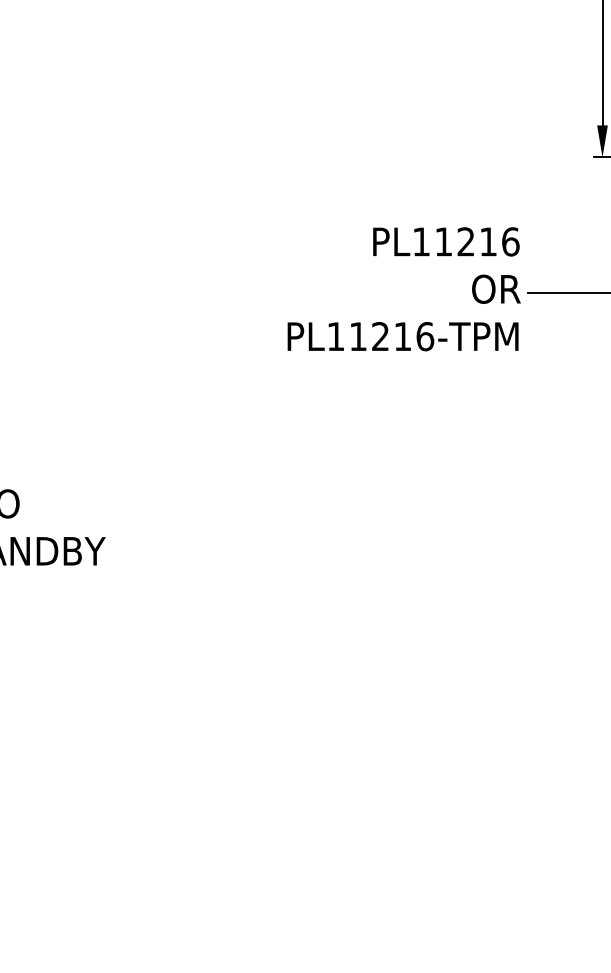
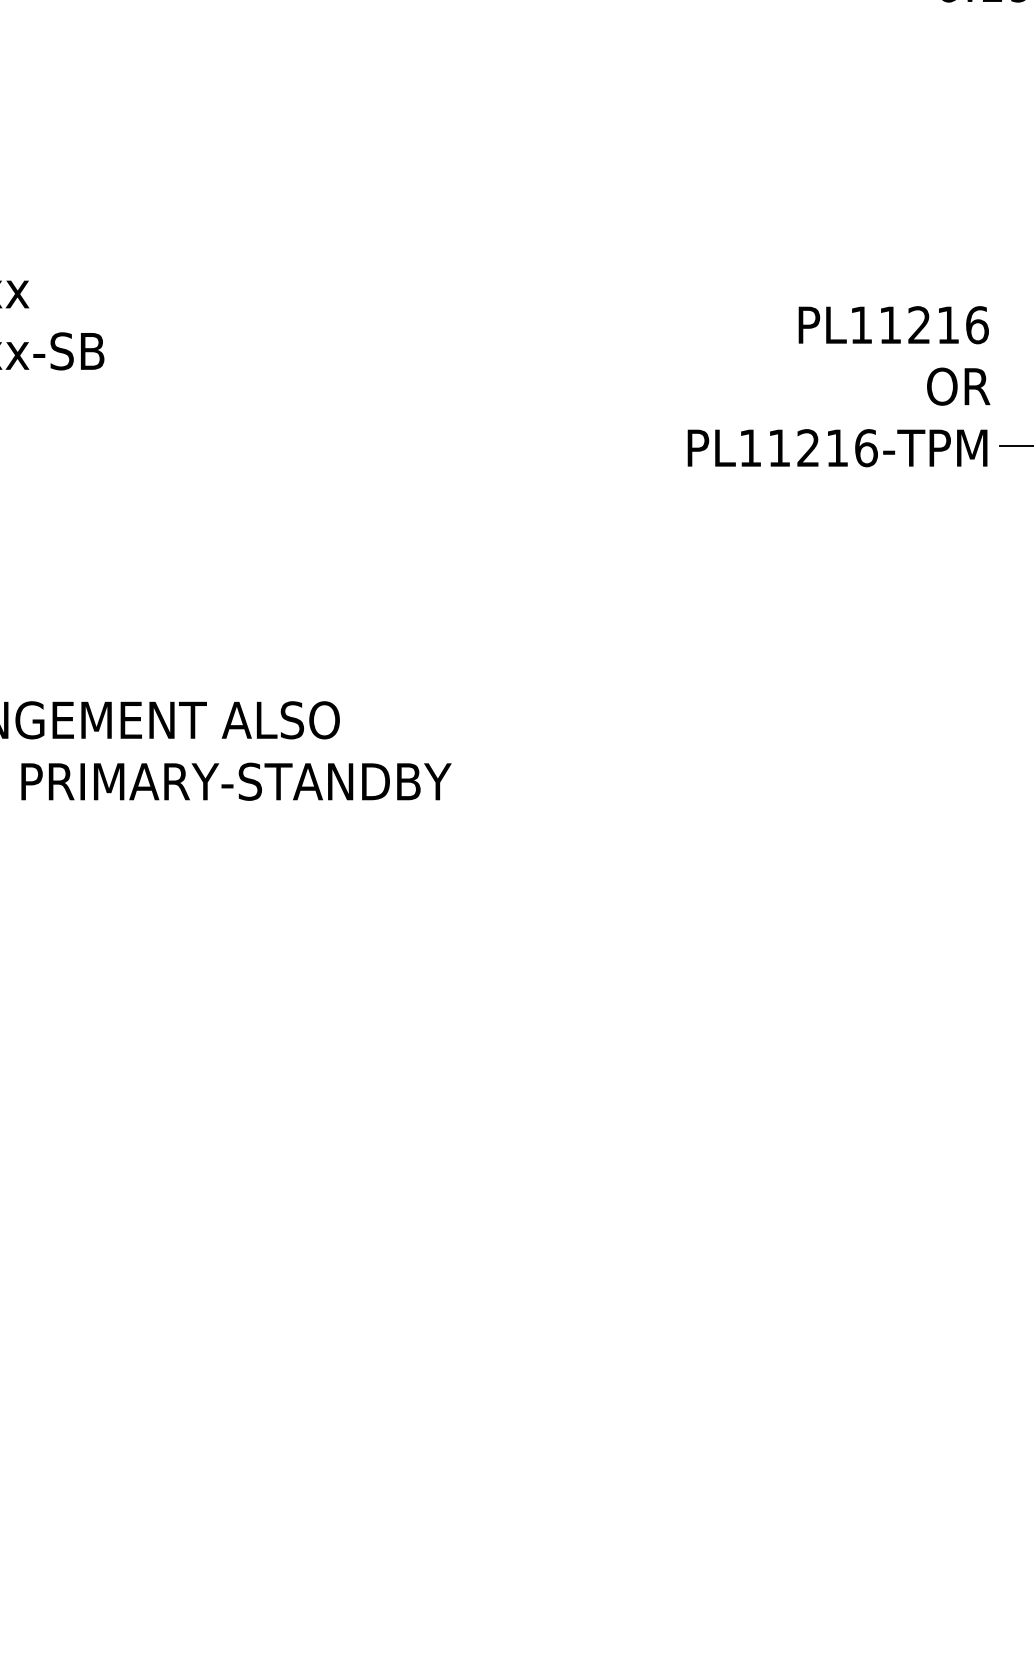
text: (403, 289) -> (838, 386), moved

